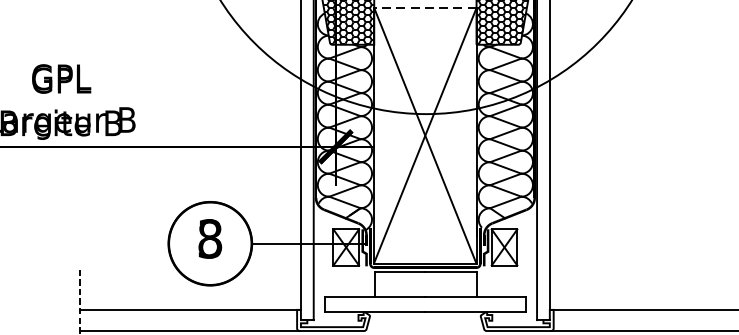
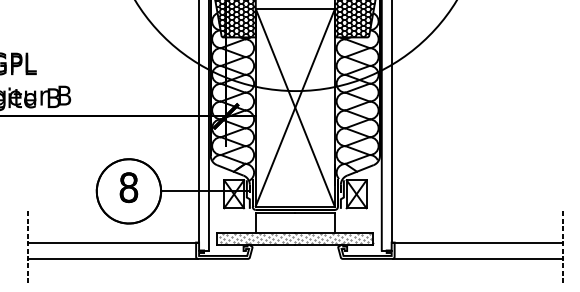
line: (425, 8) -> (295, 9), dashed -> solid
text: (209, 238) -> (128, 187), 3 -> 8
hatch: (425, 304) -> (295, 238), added

